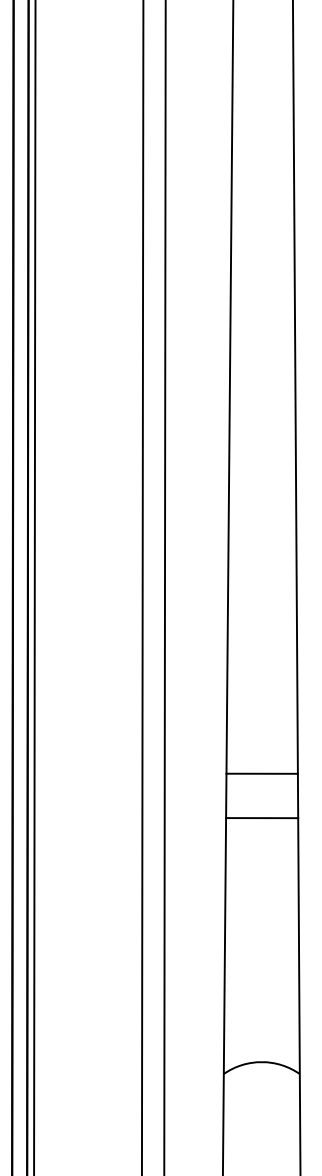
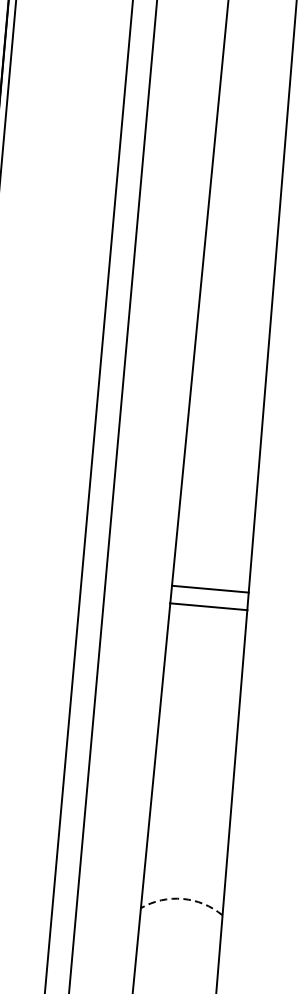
line: (262, 818) -> (209, 607), moved
arc: (261, 1062) -> (182, 899), solid -> dashed

